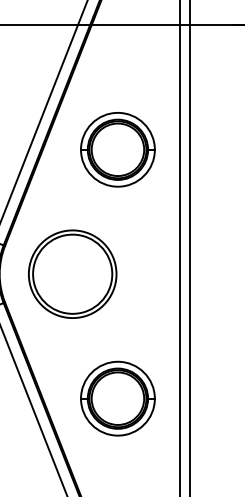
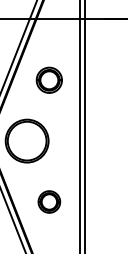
part: (118, 150) -> (49, 80), size x0.7
part: (118, 397) -> (49, 201), size x0.6

